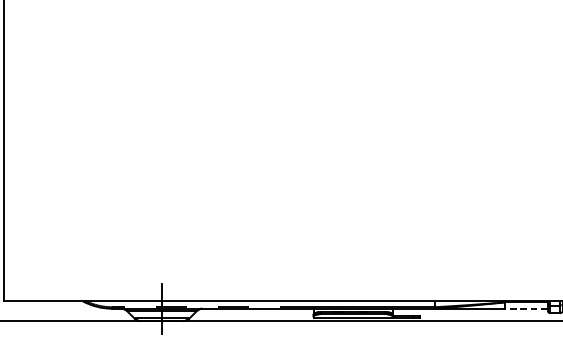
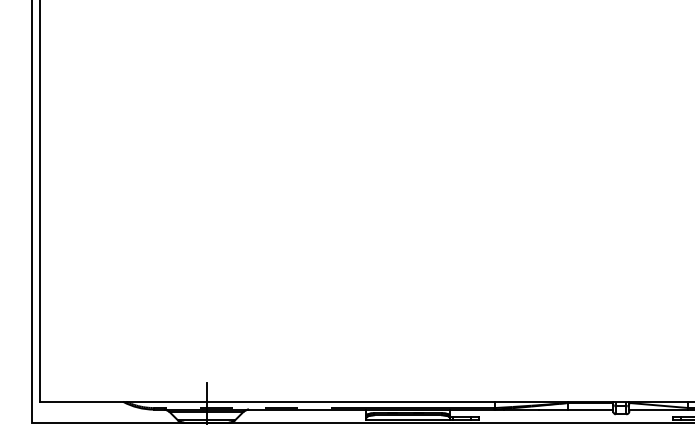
line: (526, 308) -> (590, 409), dashed -> solid

